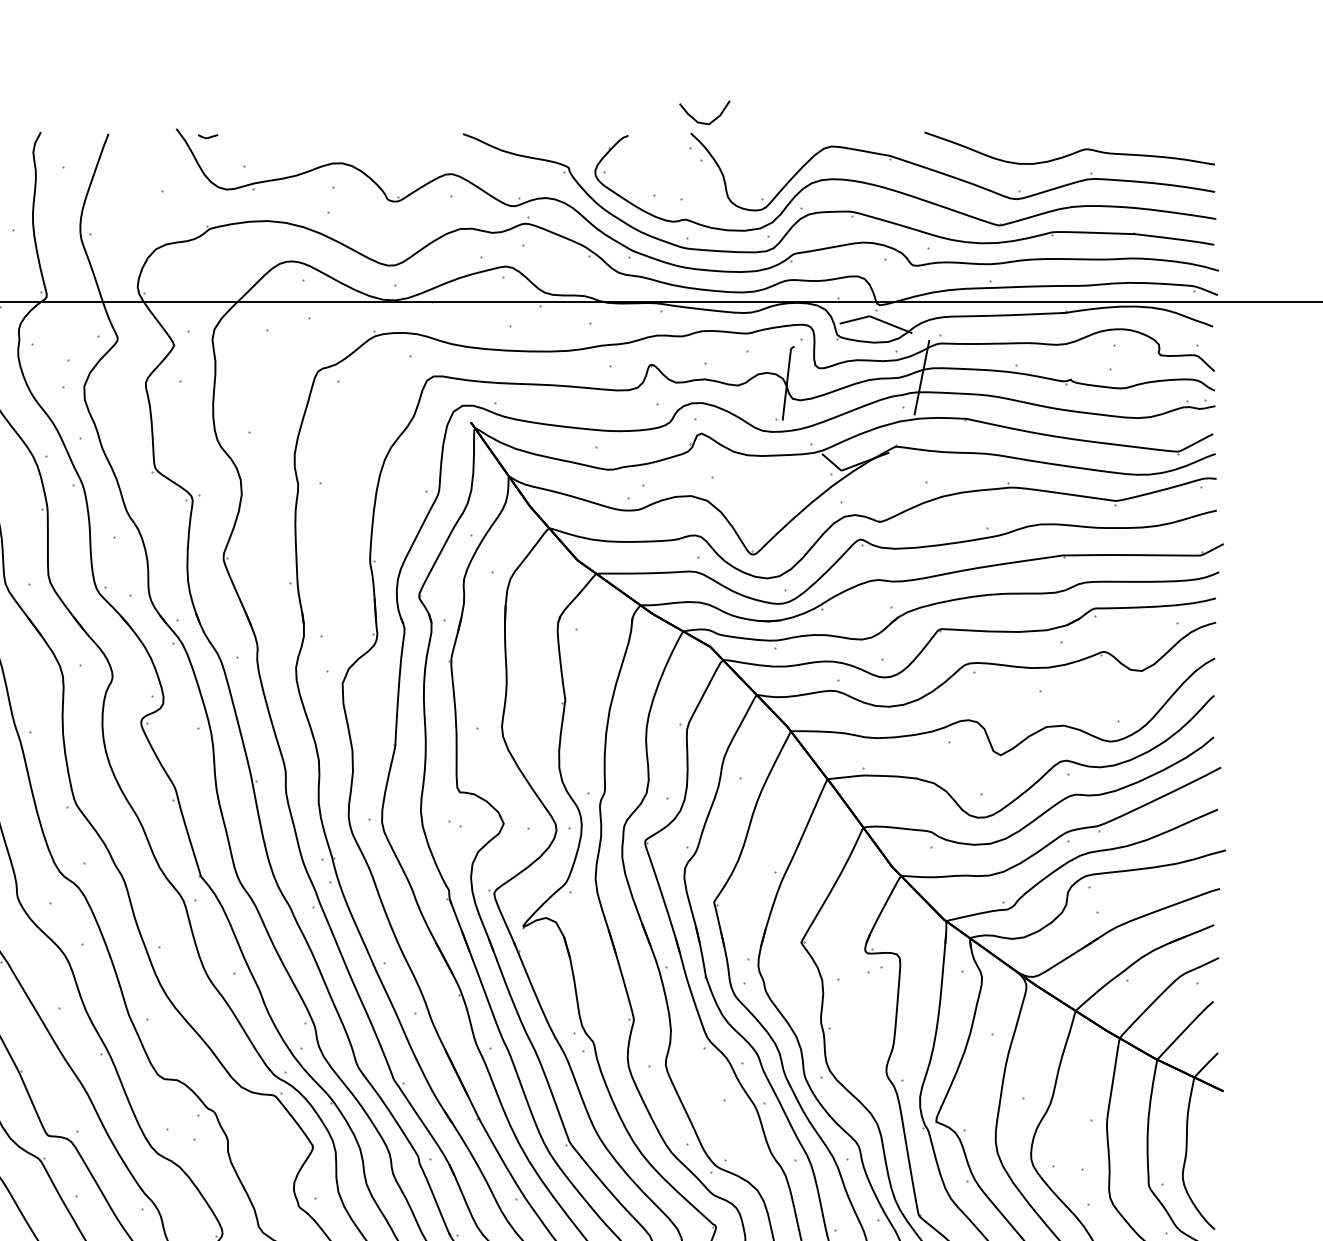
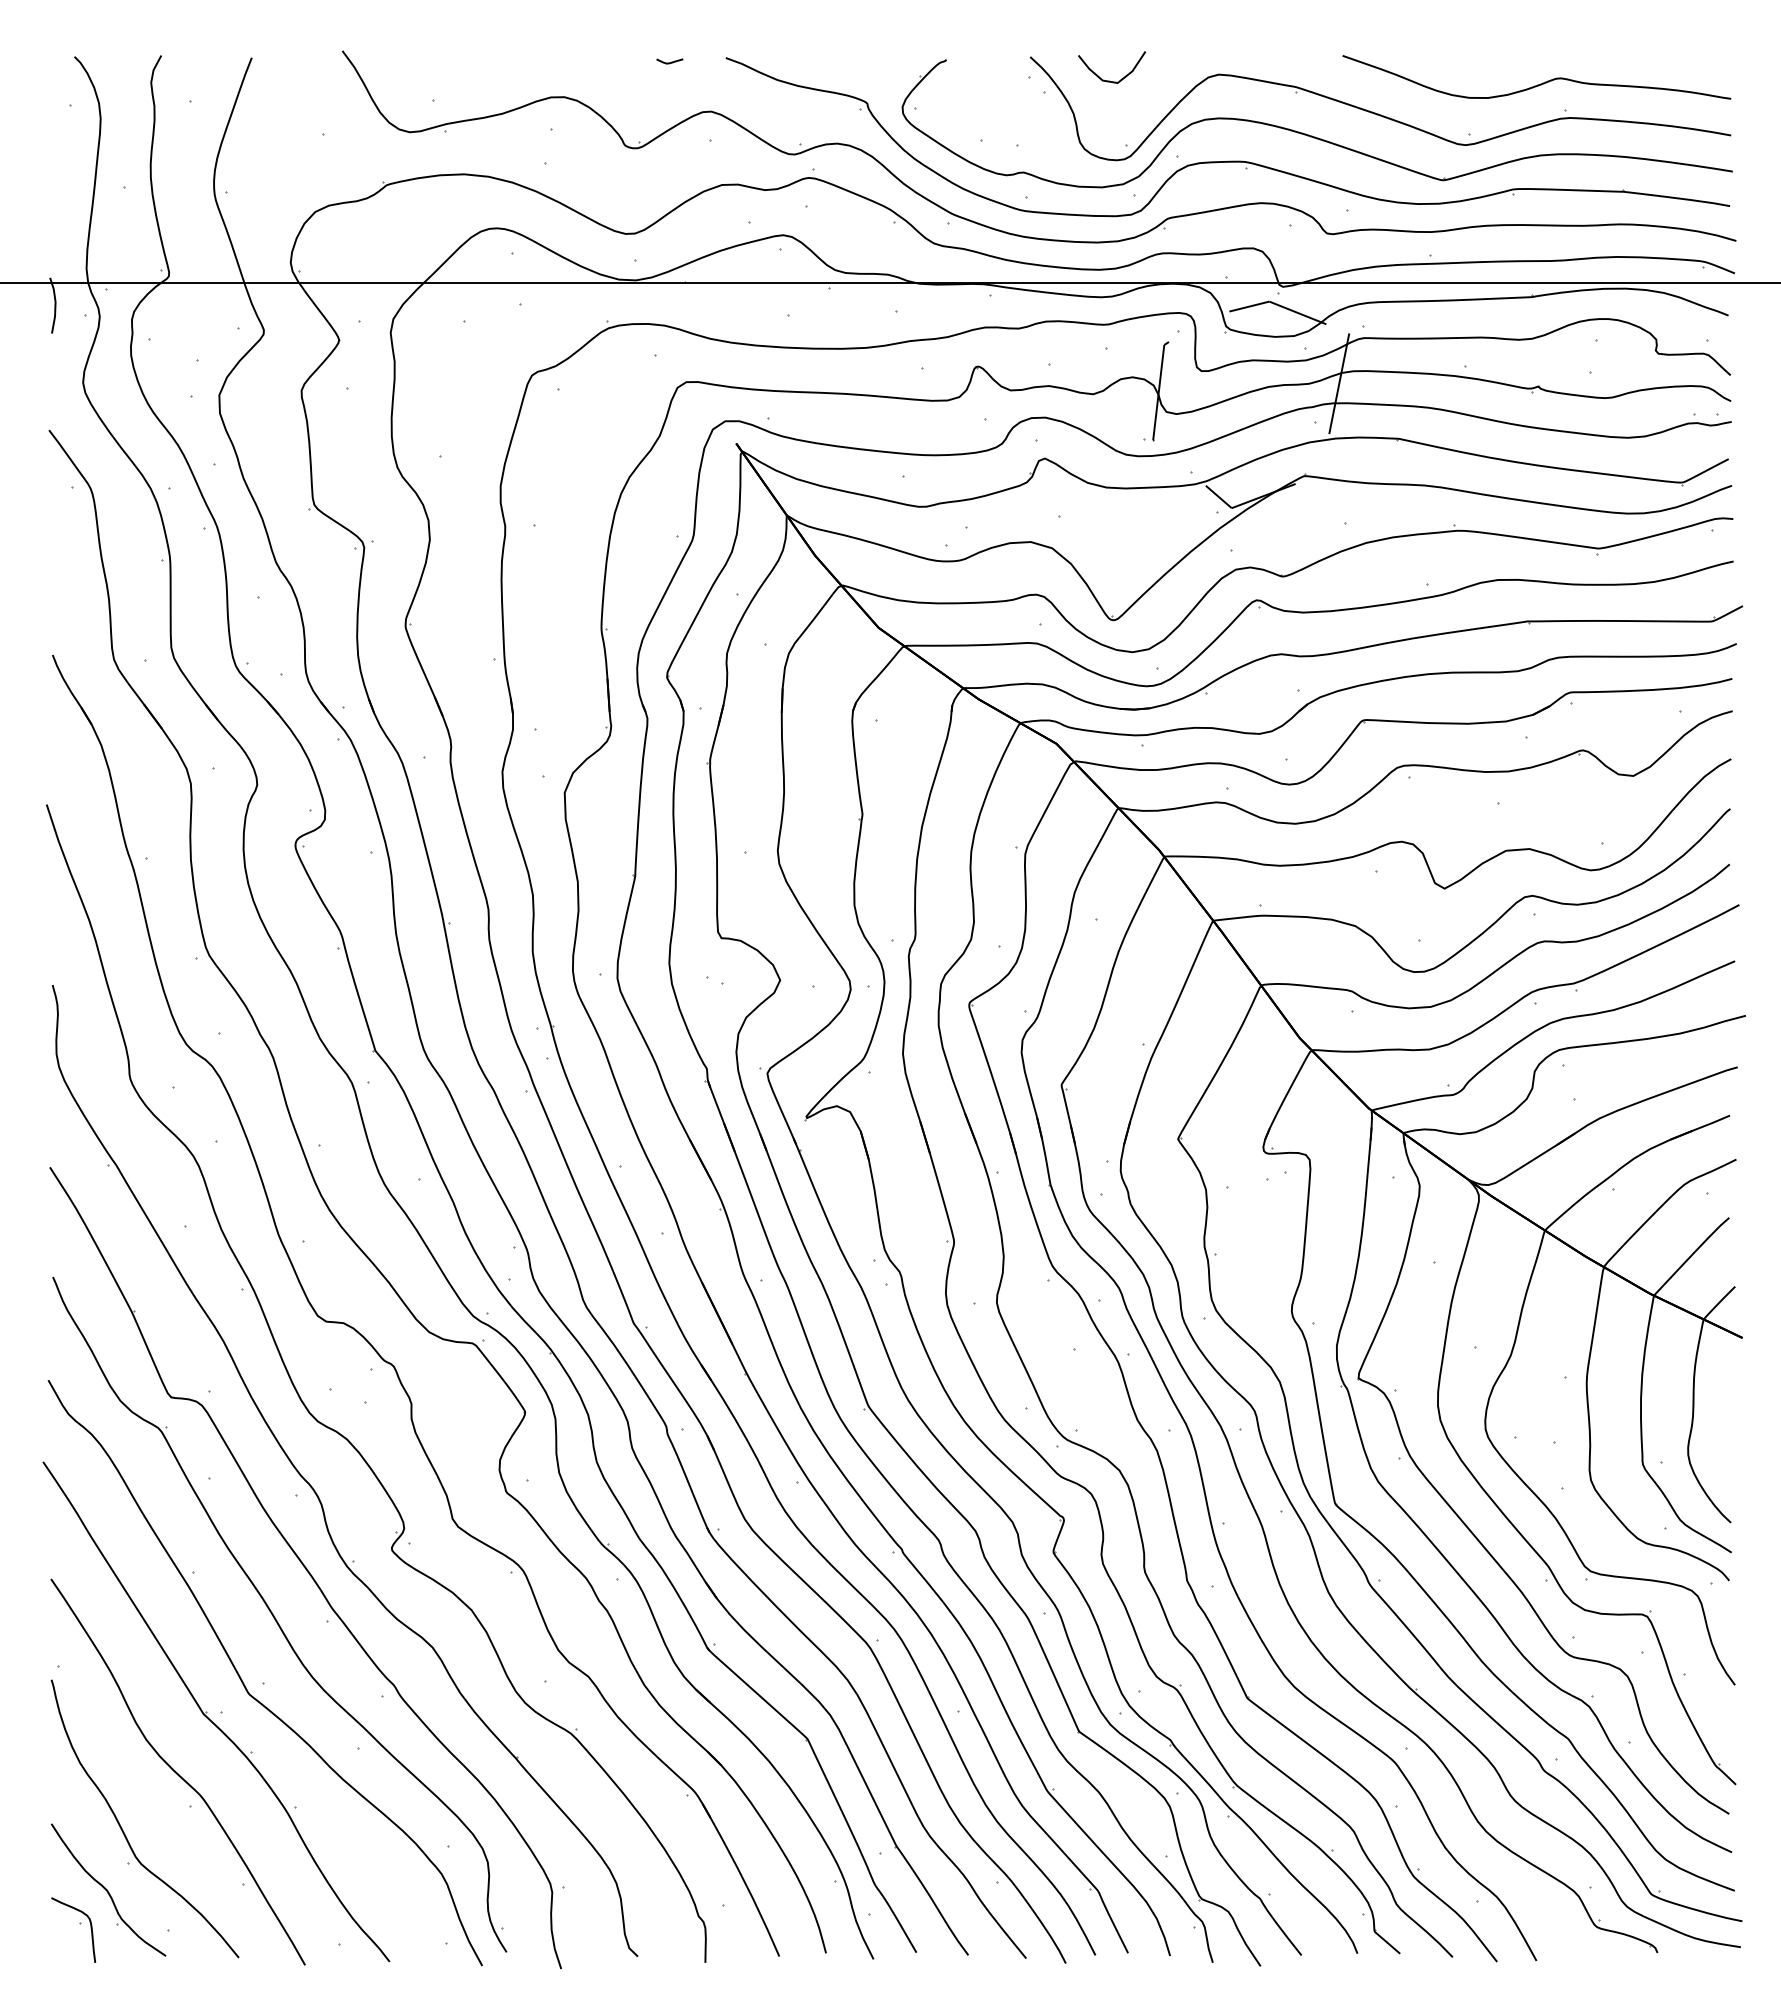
curve: (703, 122) -> (1110, 80), moved
curve: (207, 137) -> (669, 62), moved

